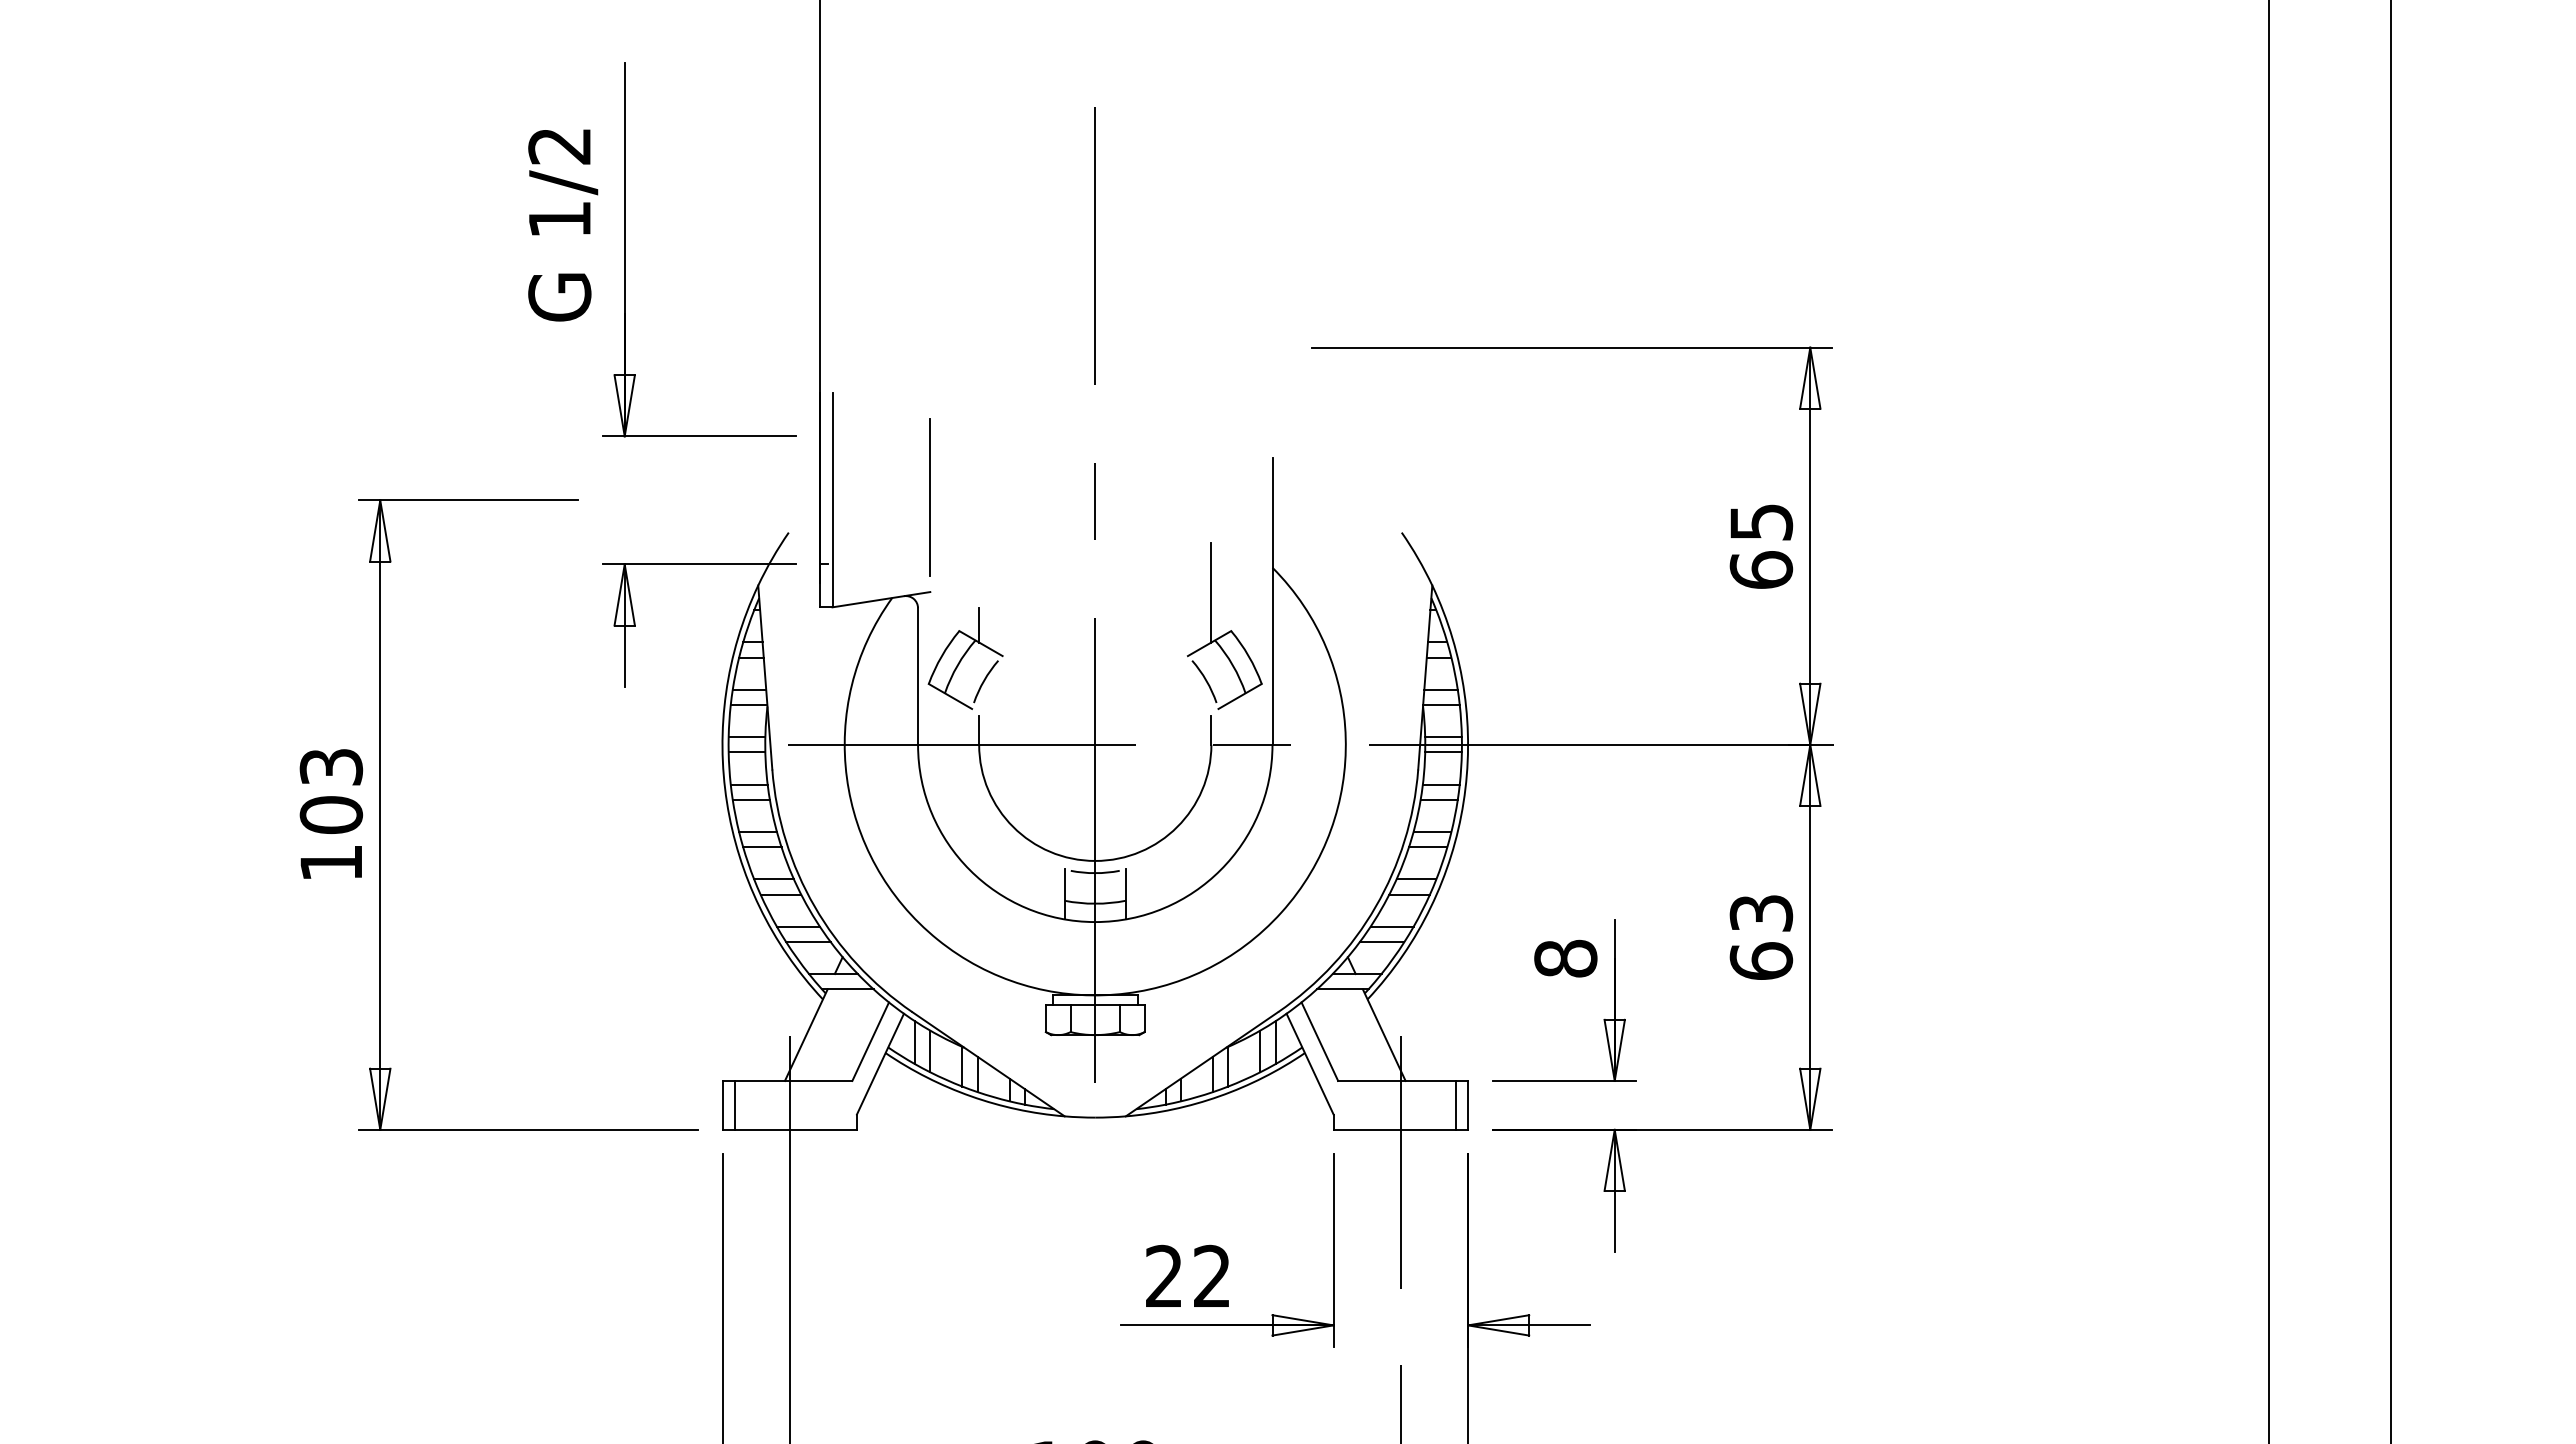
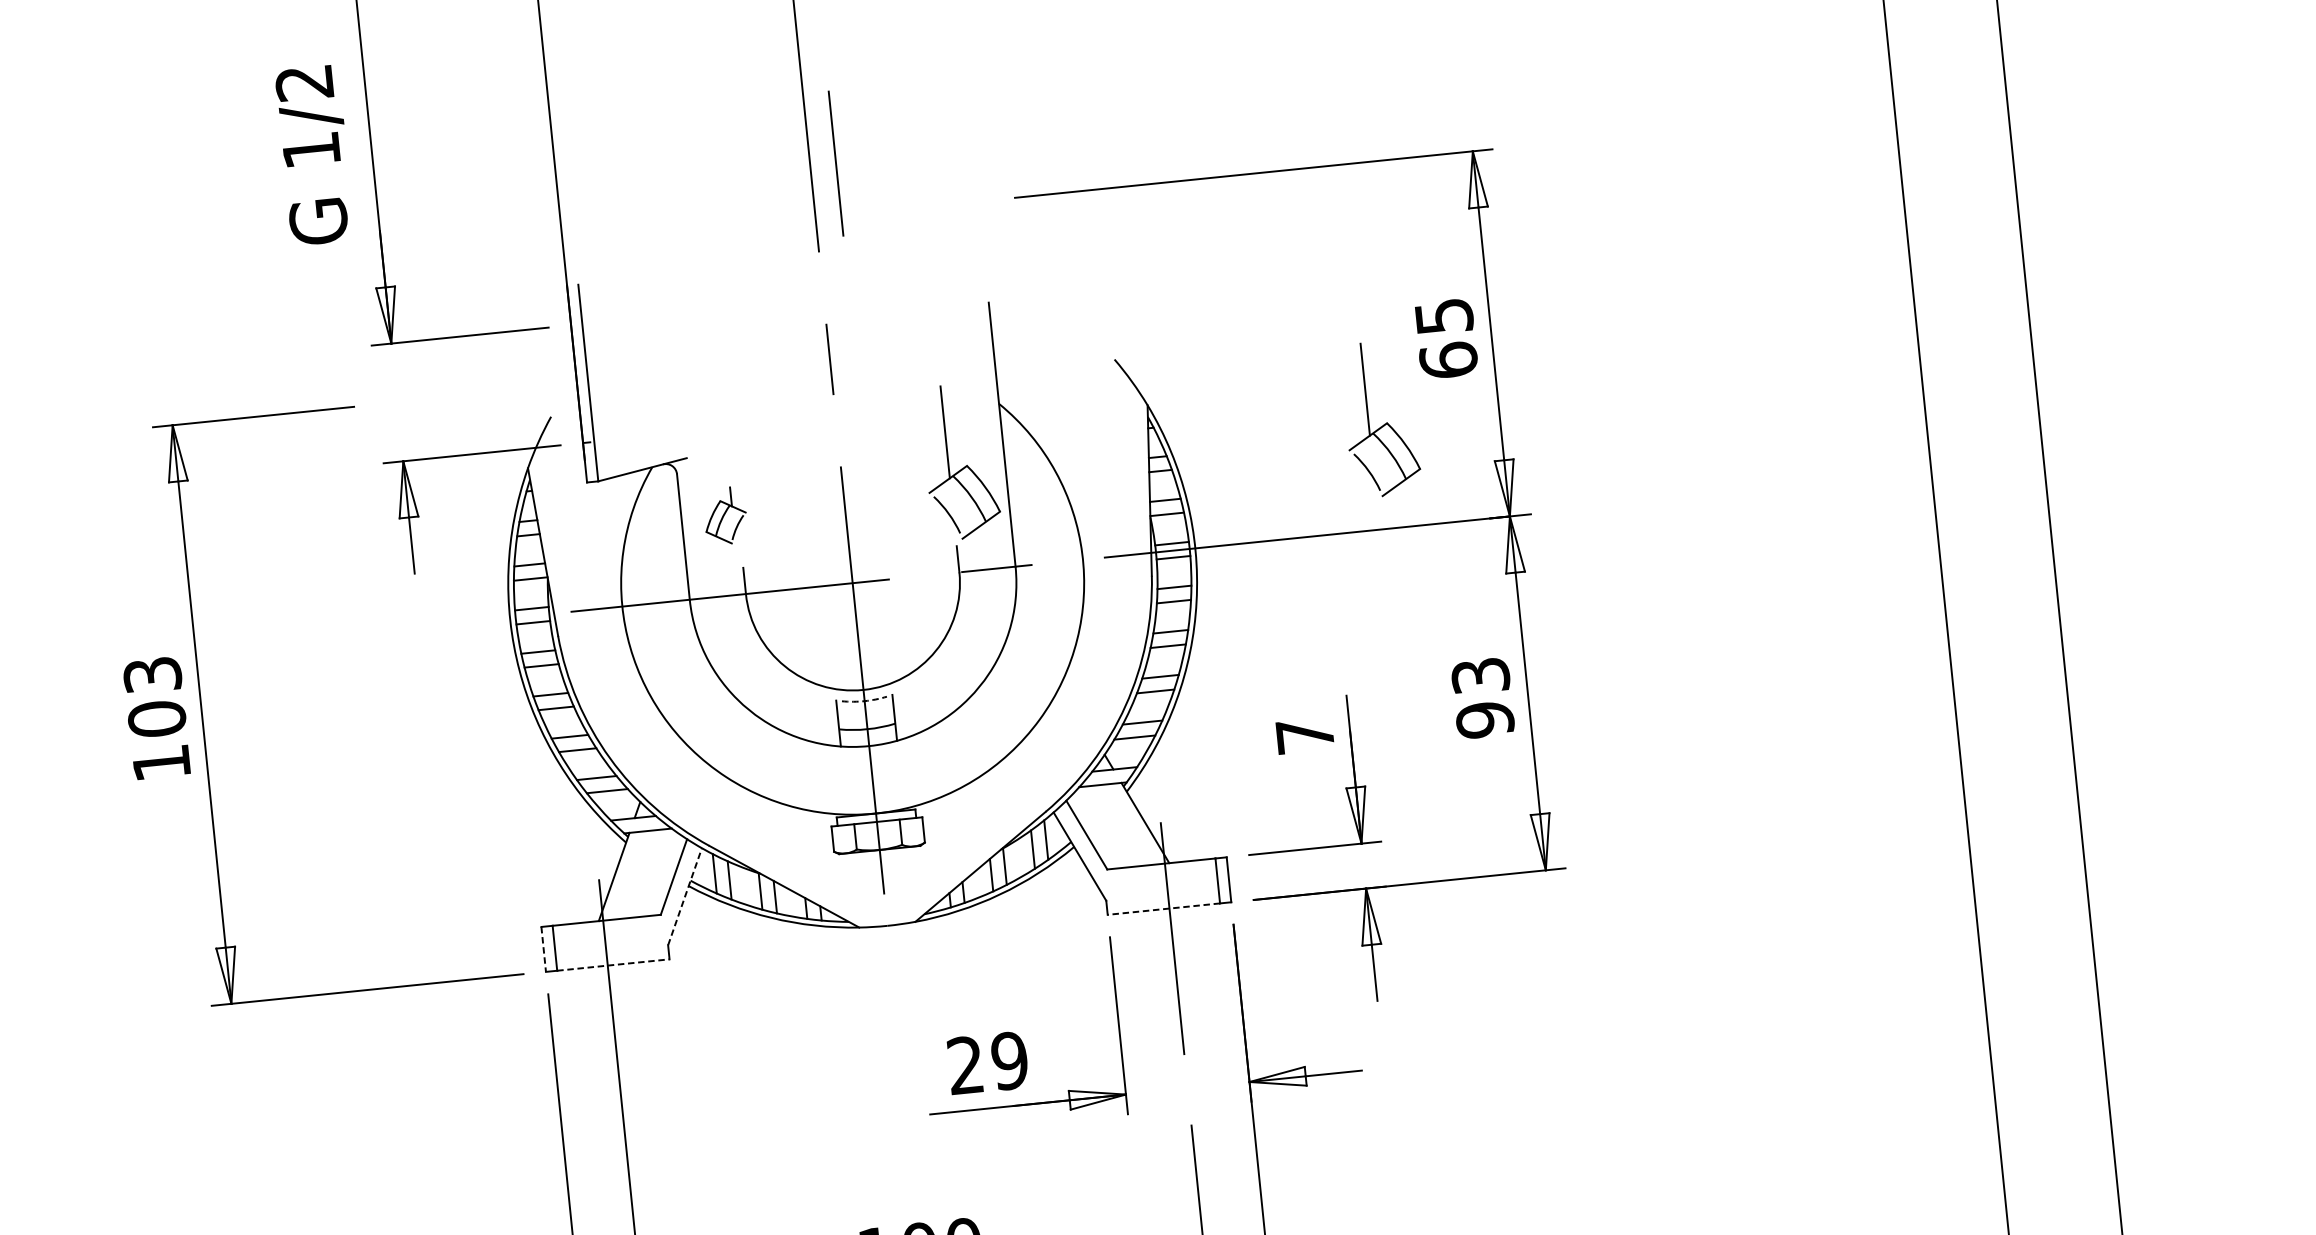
line: (929, 497) -> (835, 163), moved
part: (1685, 631) -> (1384, 423), added
part: (965, 658) -> (725, 515), size x0.6
arc: (1095, 873) -> (864, 701), solid -> dashed
text: (1565, 958) -> (1304, 735), 8 -> 7
text: (1761, 961) -> (1485, 720), 63 -> 93
line: (880, 1064) -> (685, 897), solid -> dashed
line: (722, 1105) -> (543, 949), solid -> dashed
line: (796, 1129) -> (613, 964), solid -> dashed
line: (1394, 1129) -> (1163, 908), solid -> dashed
text: (1212, 1276) -> (1010, 1060), 22 -> 29

